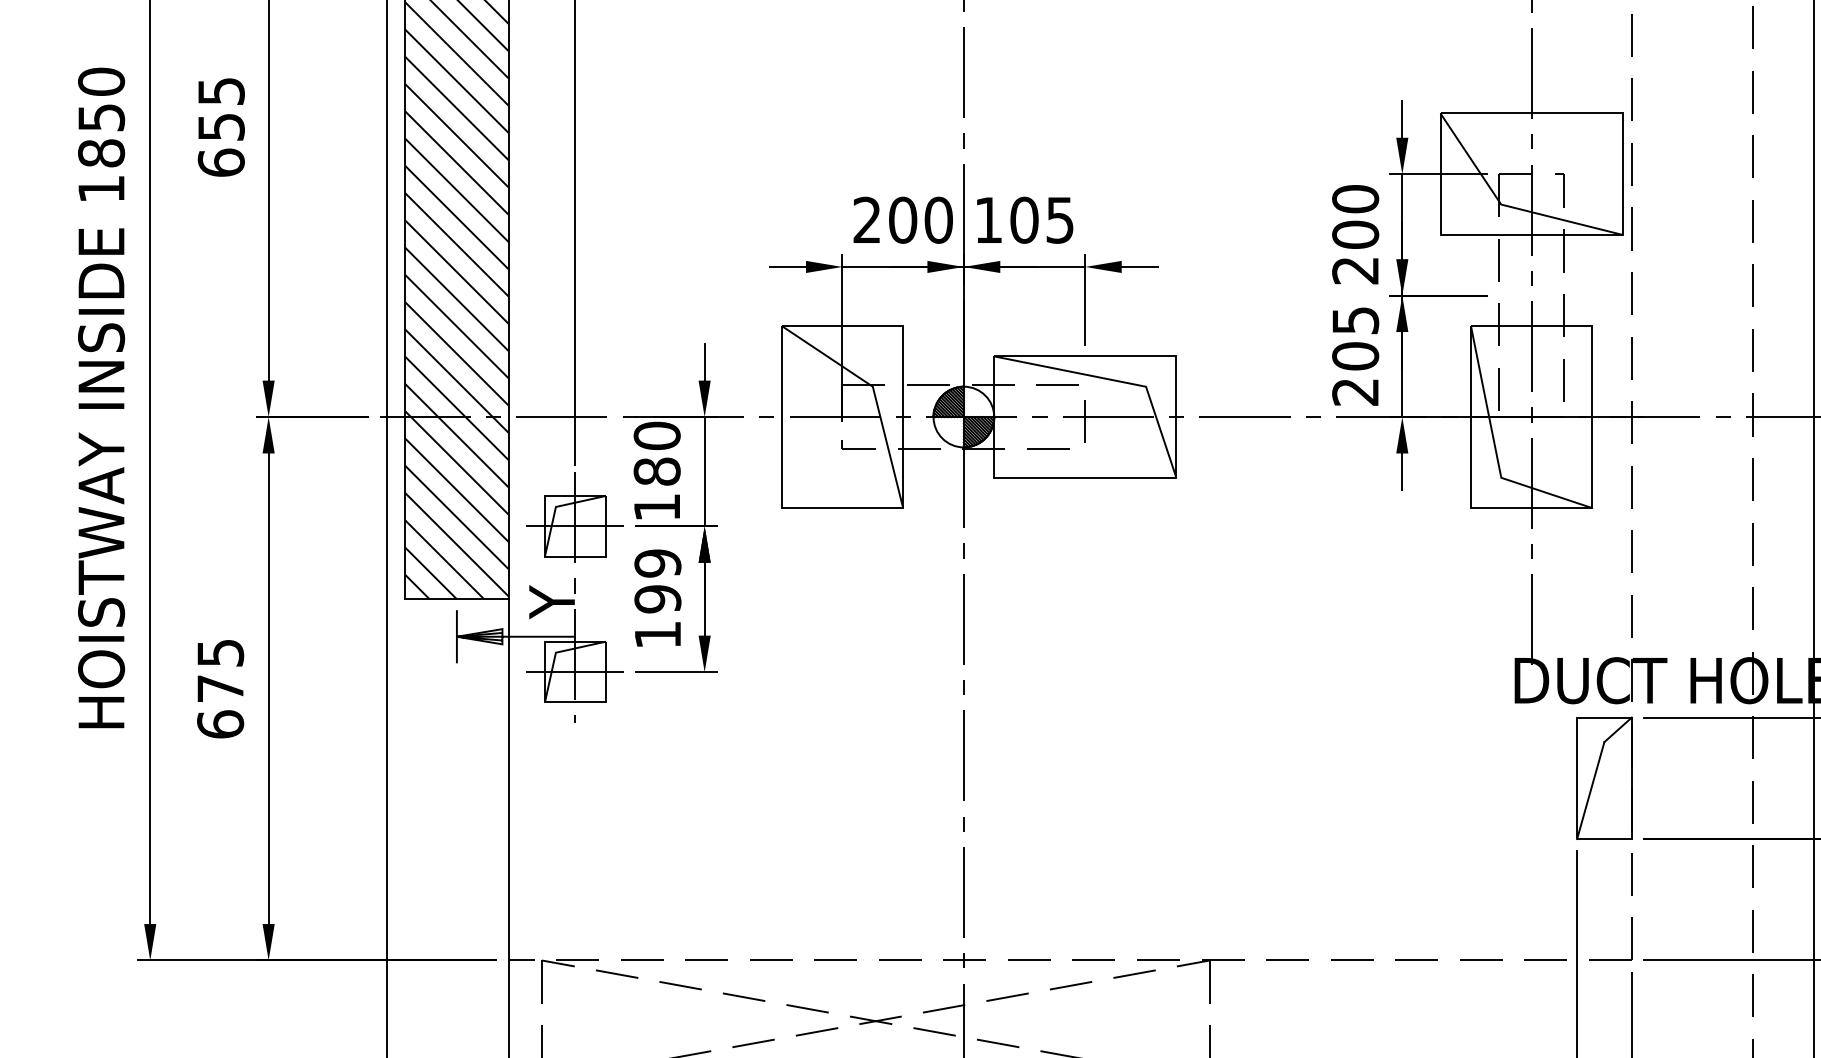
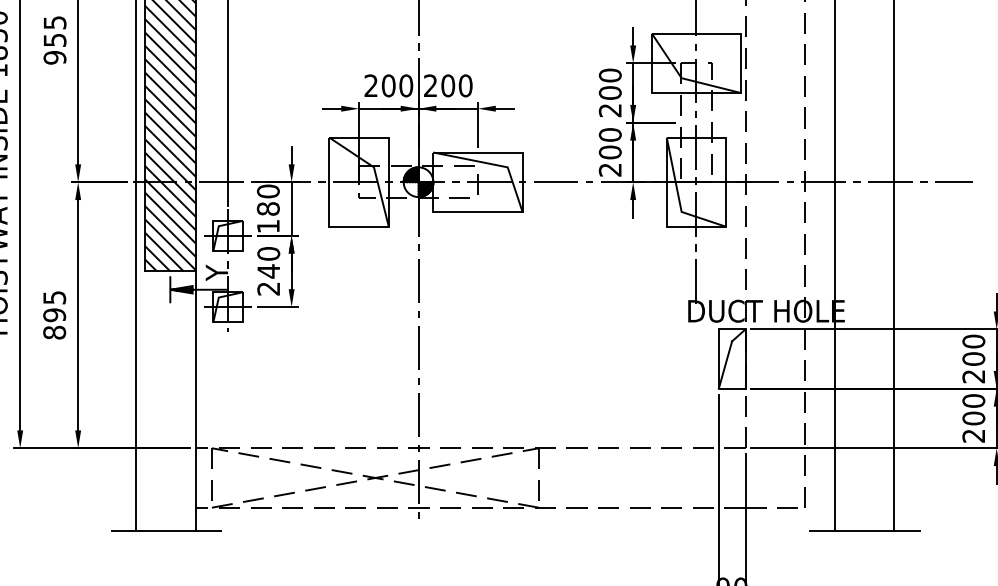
text: (220, 162) -> (54, 57), 655 -> 955
text: (1025, 219) -> (448, 85), 105 -> 200
text: (1353, 319) -> (609, 134), 205 -> 200
text: (657, 599) -> (268, 271), 199 -> 240
text: (220, 705) -> (54, 323), 675 -> 895

